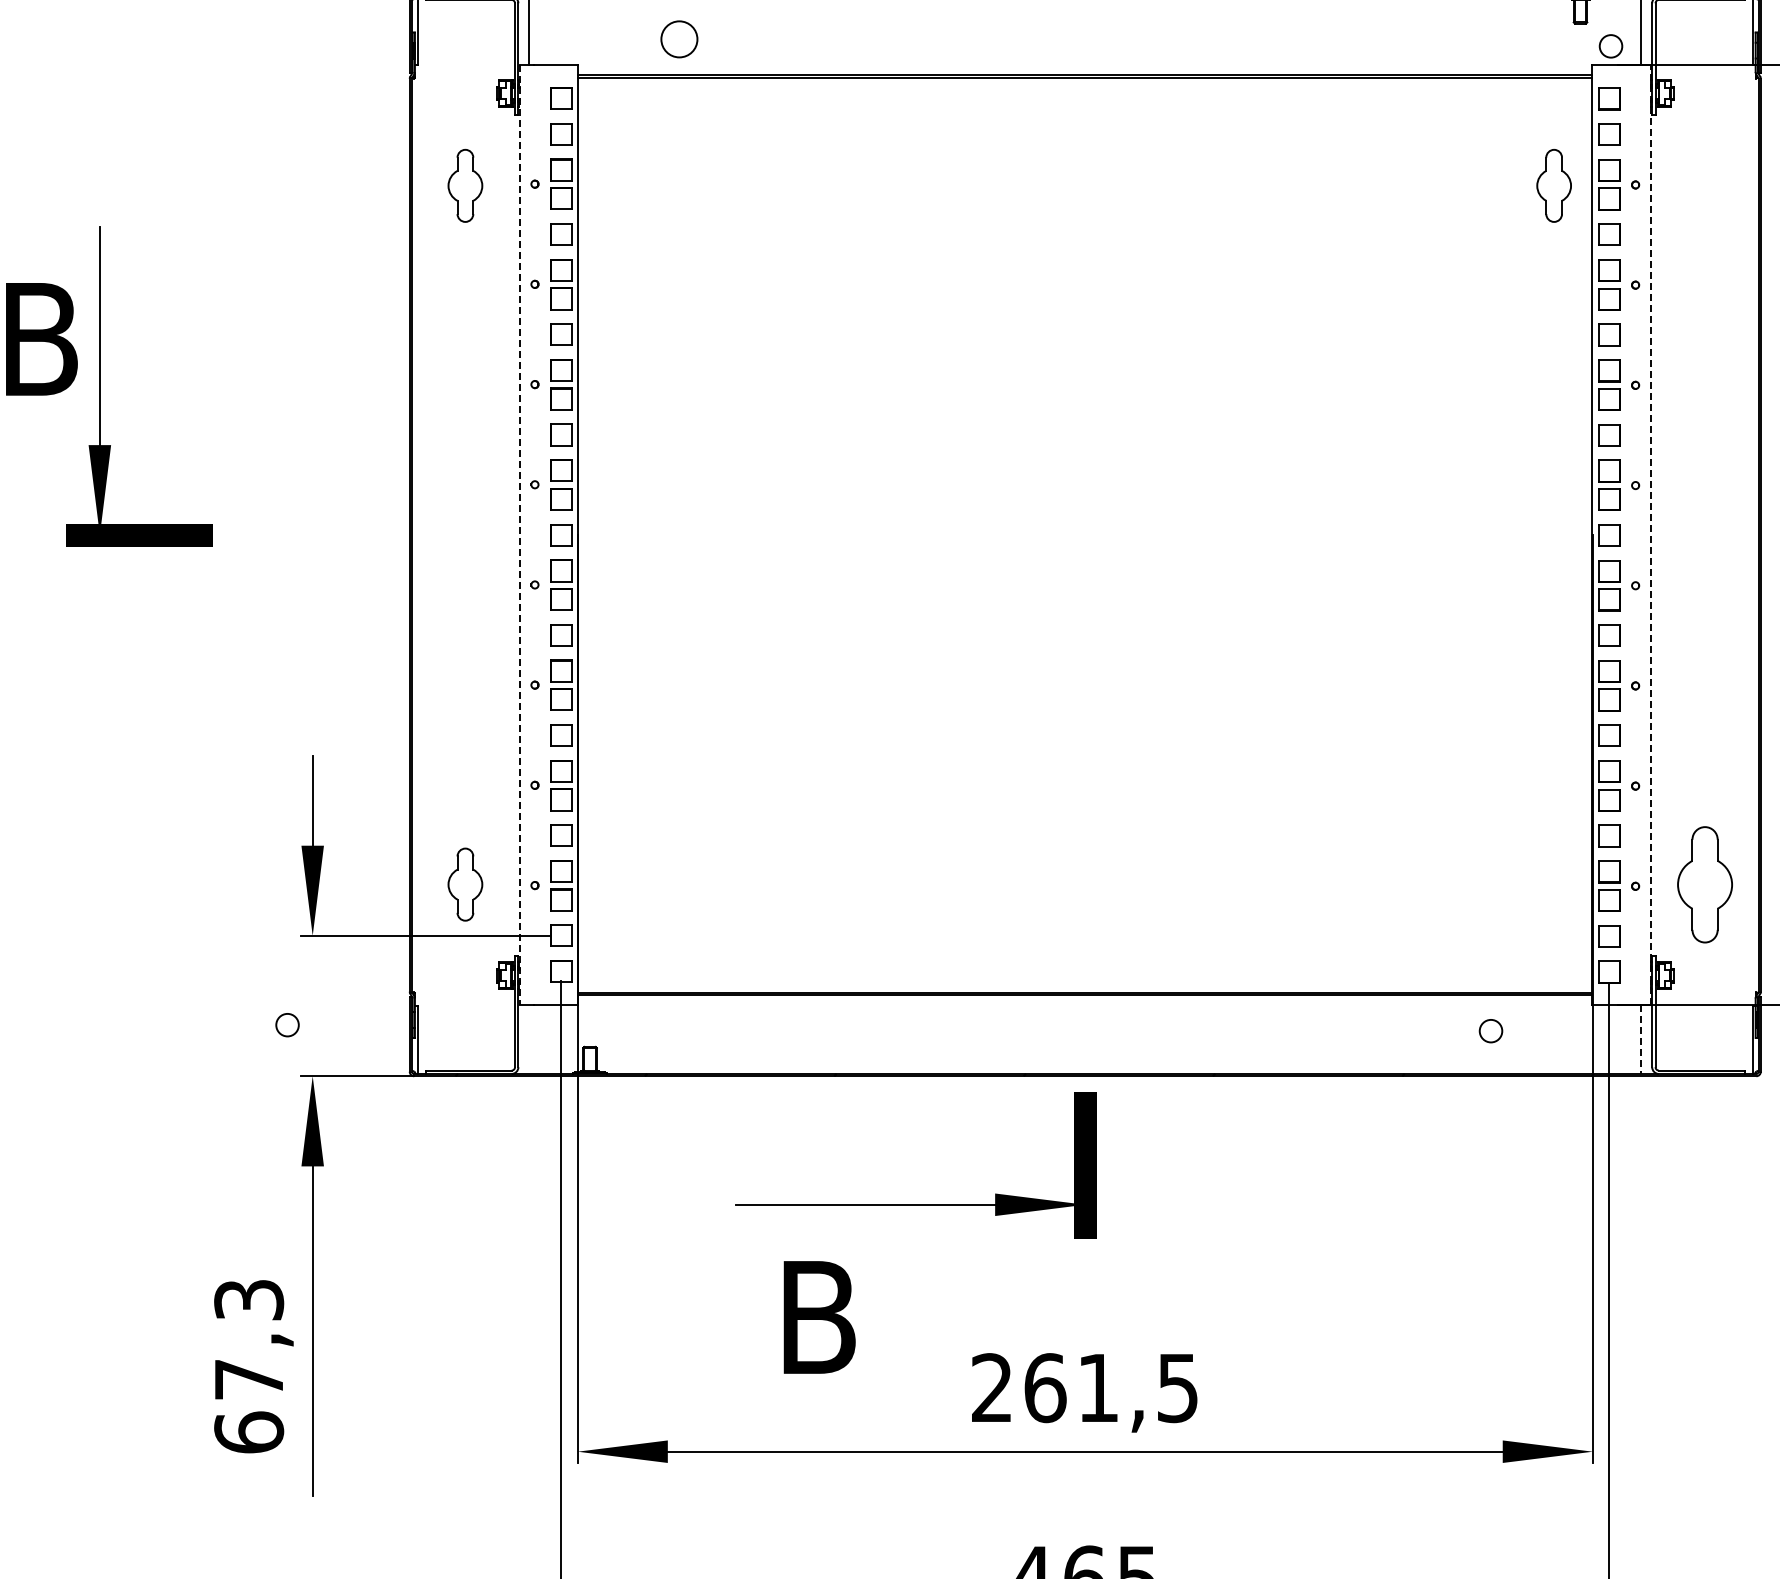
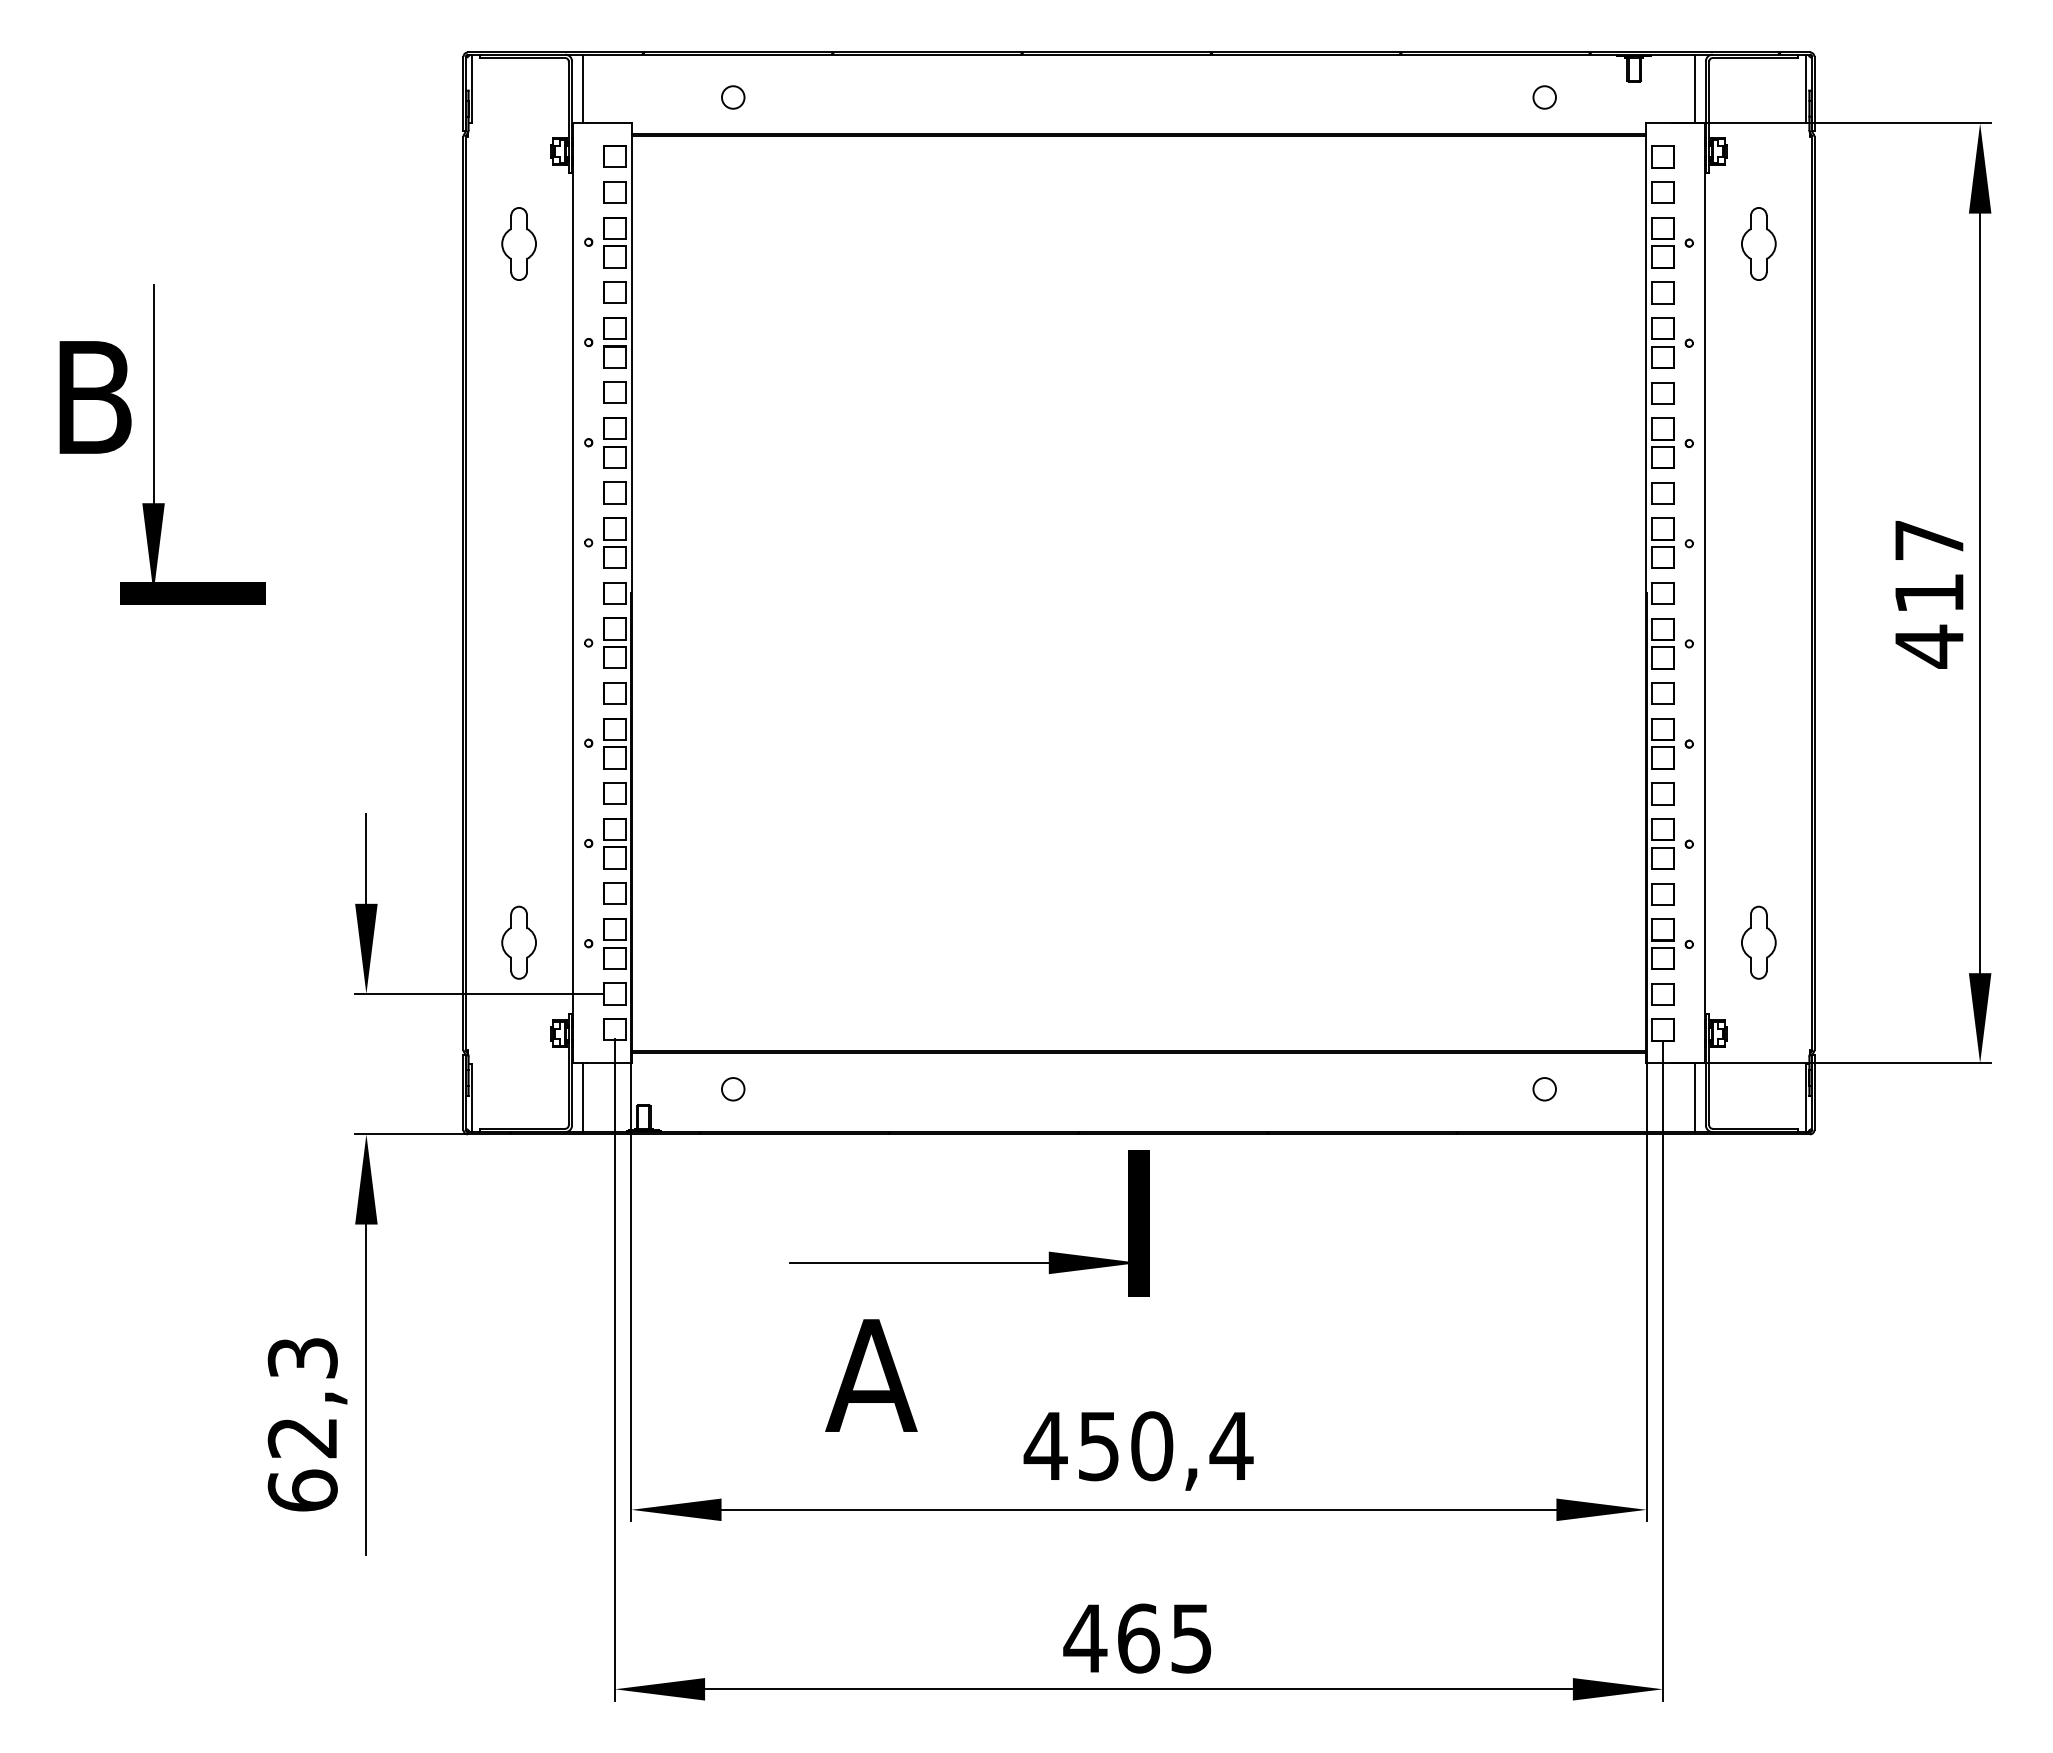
circle: (679, 39) -> (733, 97), size x0.62
circle: (1610, 46) -> (1544, 97), moved
part: (1553, 185) -> (1758, 243), moved
line: (519, 535) -> (573, 593), dashed -> solid
line: (1650, 535) -> (1704, 593), dashed -> solid
part: (1704, 884) -> (1758, 942), size x0.62
circle: (287, 1025) -> (733, 1089), moved
line: (528, 1039) -> (582, 1097), added
line: (1641, 1040) -> (1695, 1098), dashed -> solid
text: (817, 1317) -> (871, 1375), B -> A
text: (247, 1380) -> (301, 1438), 67,3 -> 62,3
text: (1084, 1388) -> (1138, 1446), 261,5 -> 450,4

